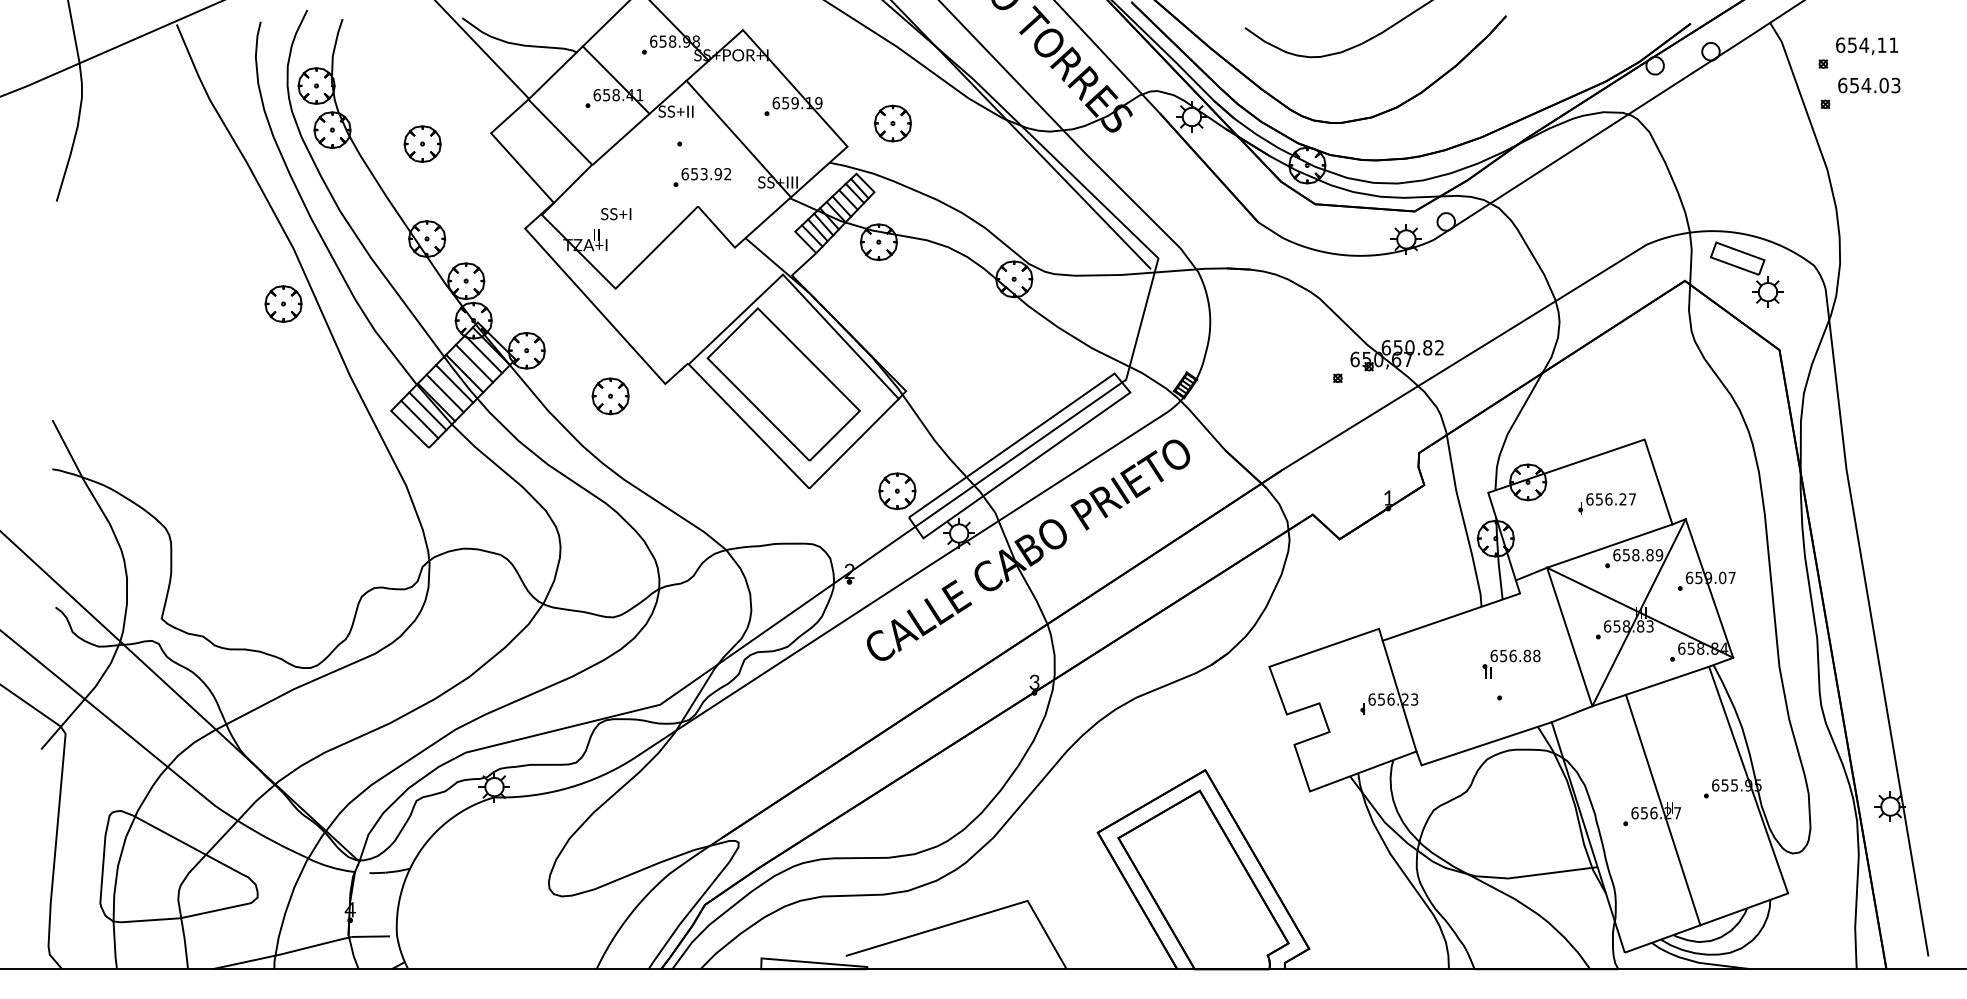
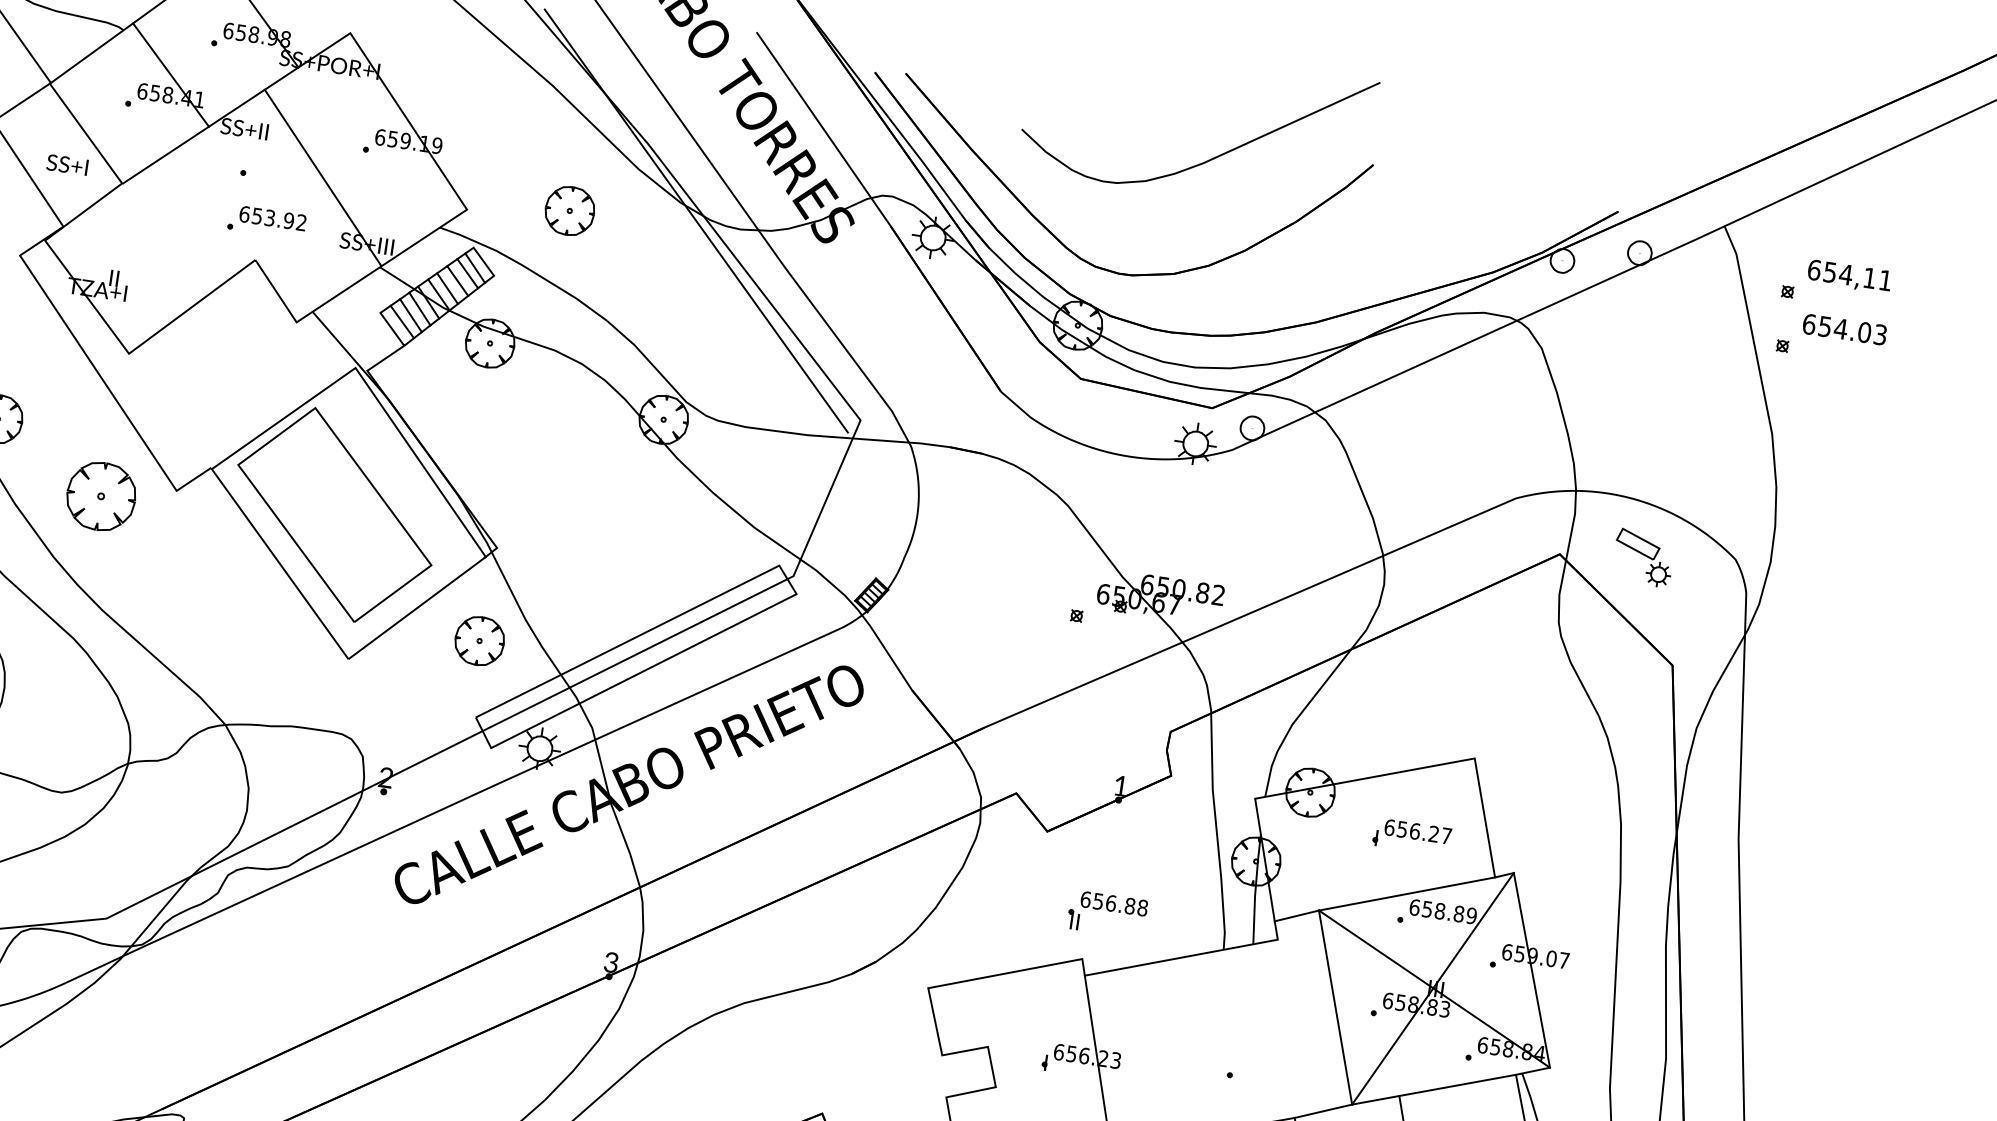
part: (892, 123) -> (569, 210), moved
text: (616, 214) -> (67, 165), moved
part: (1746, 274) -> (1643, 557), size x0.6
part: (610, 396) -> (100, 496), size x1.4
part: (897, 491) -> (479, 641), moved
part: (1511, 663) -> (1107, 913), moved

